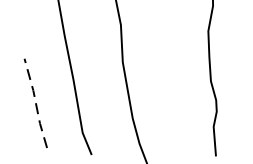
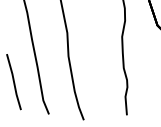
line: (36, 104) -> (14, 82), dashed -> solid

